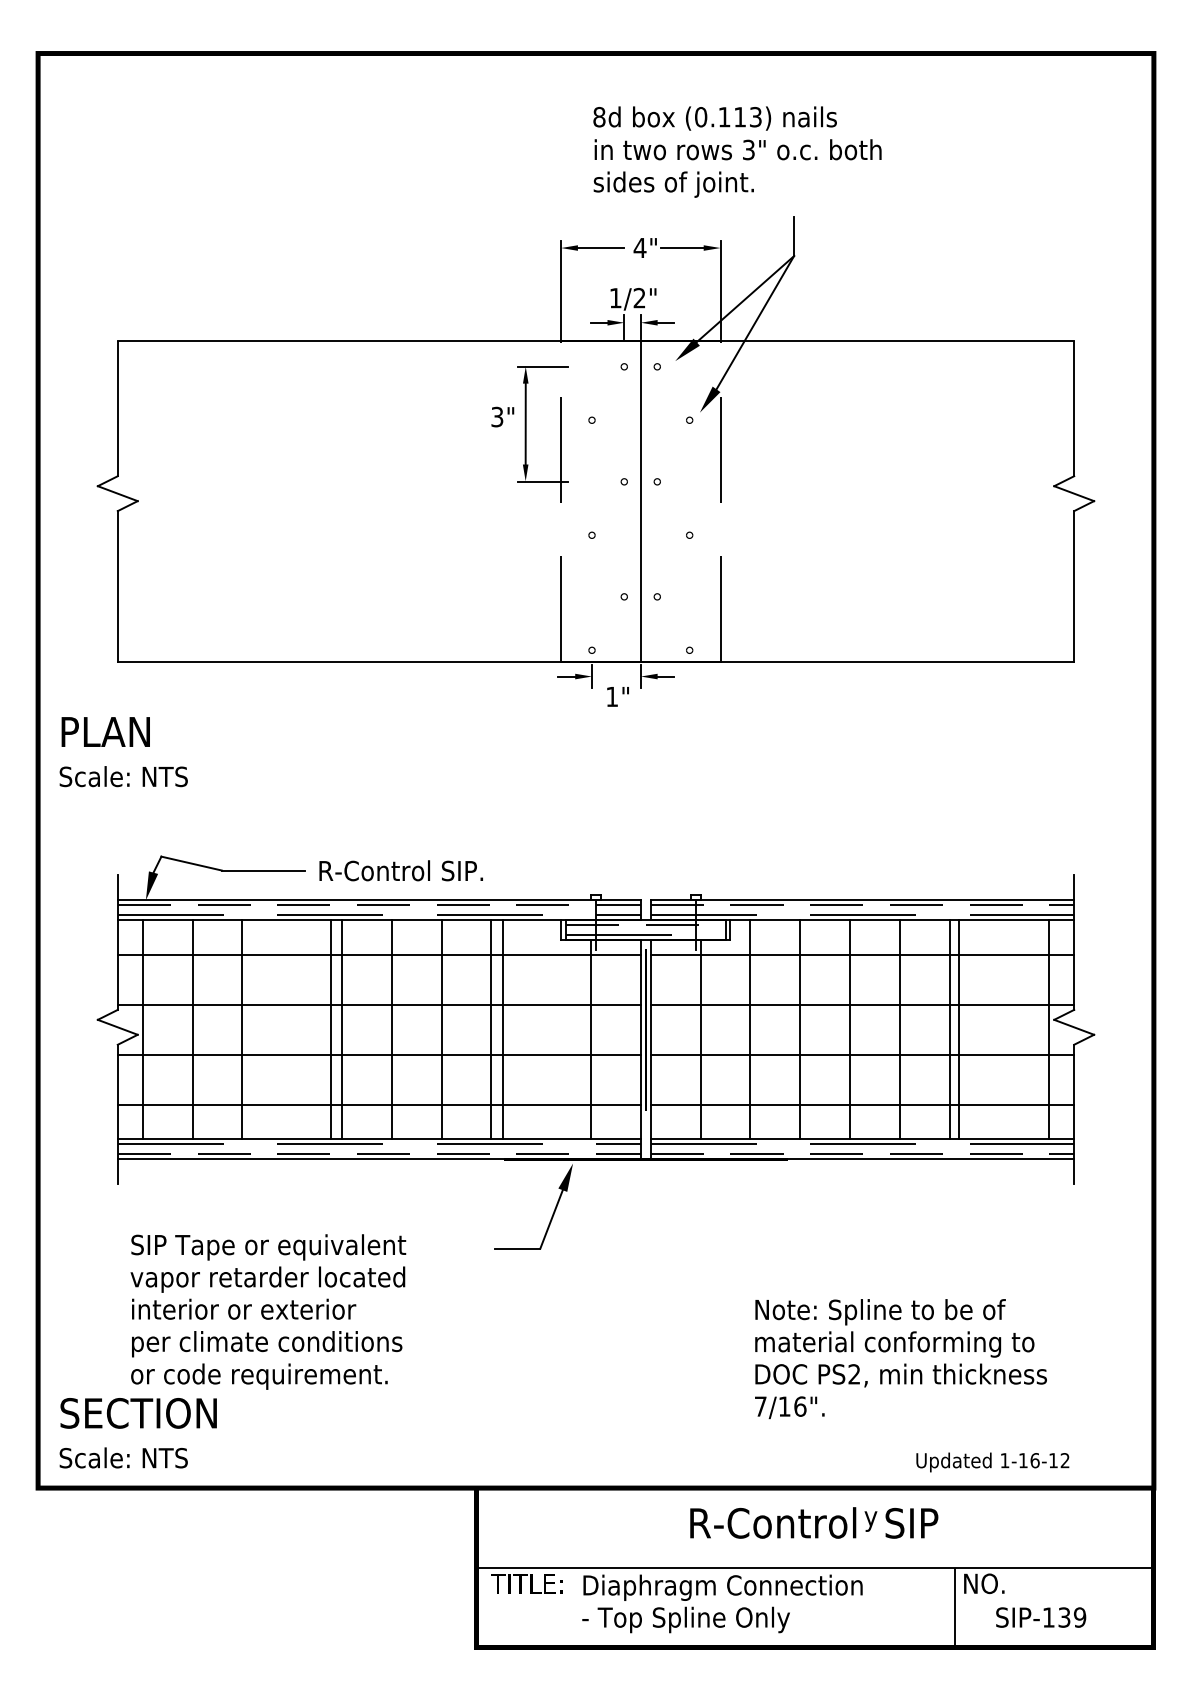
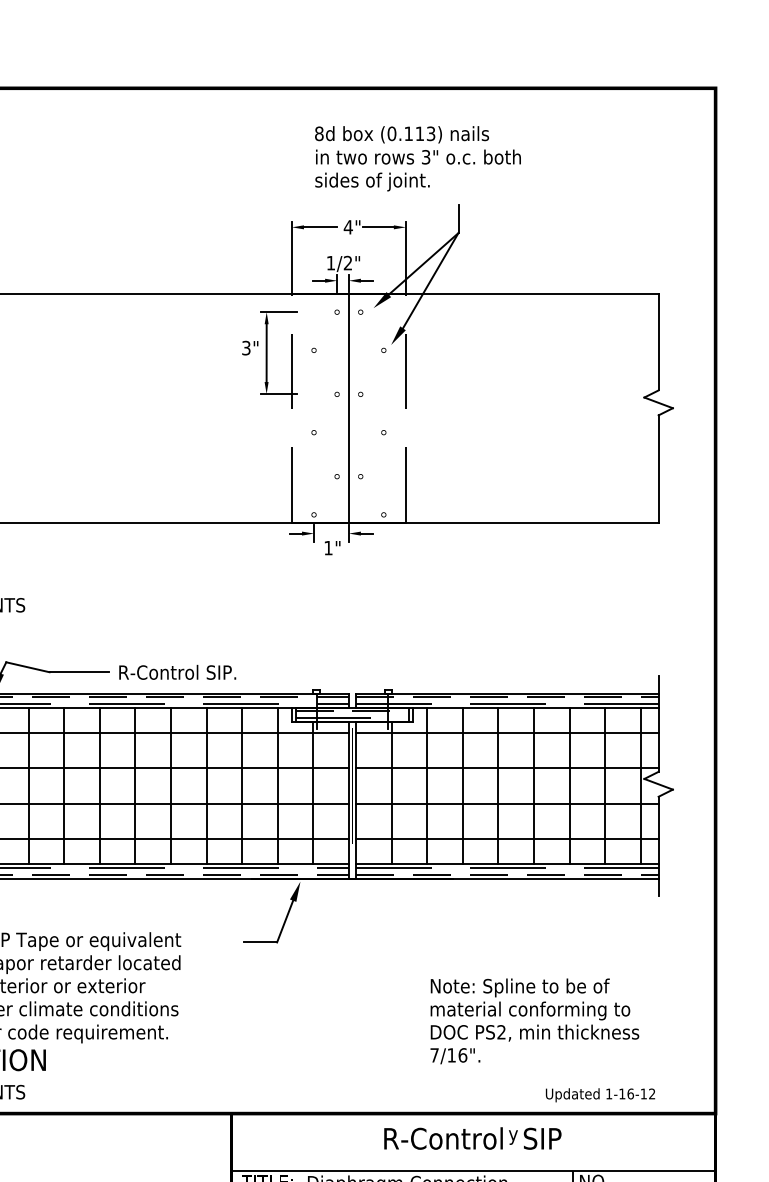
line: (331, 1029) -> (99, 785), moved
line: (503, 1029) -> (277, 785), moved
line: (959, 1029) -> (605, 785), moved

